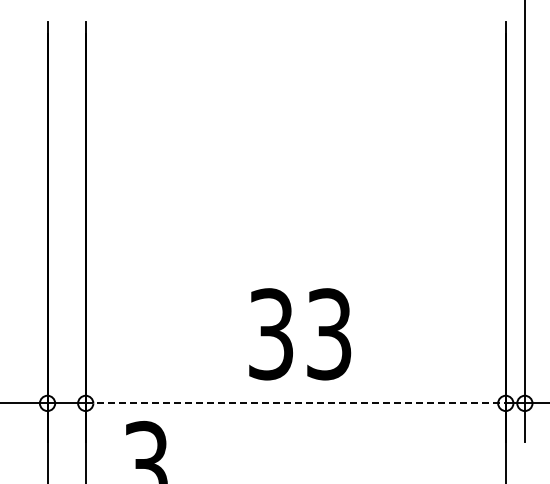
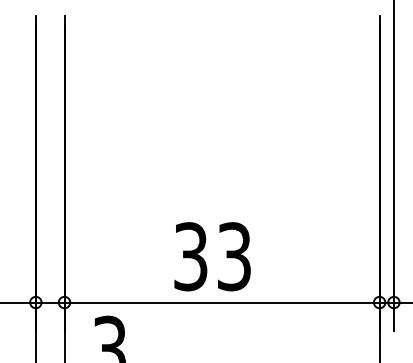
text: (300, 334) -> (212, 256), moved
line: (296, 403) -> (222, 302), dashed -> solid

